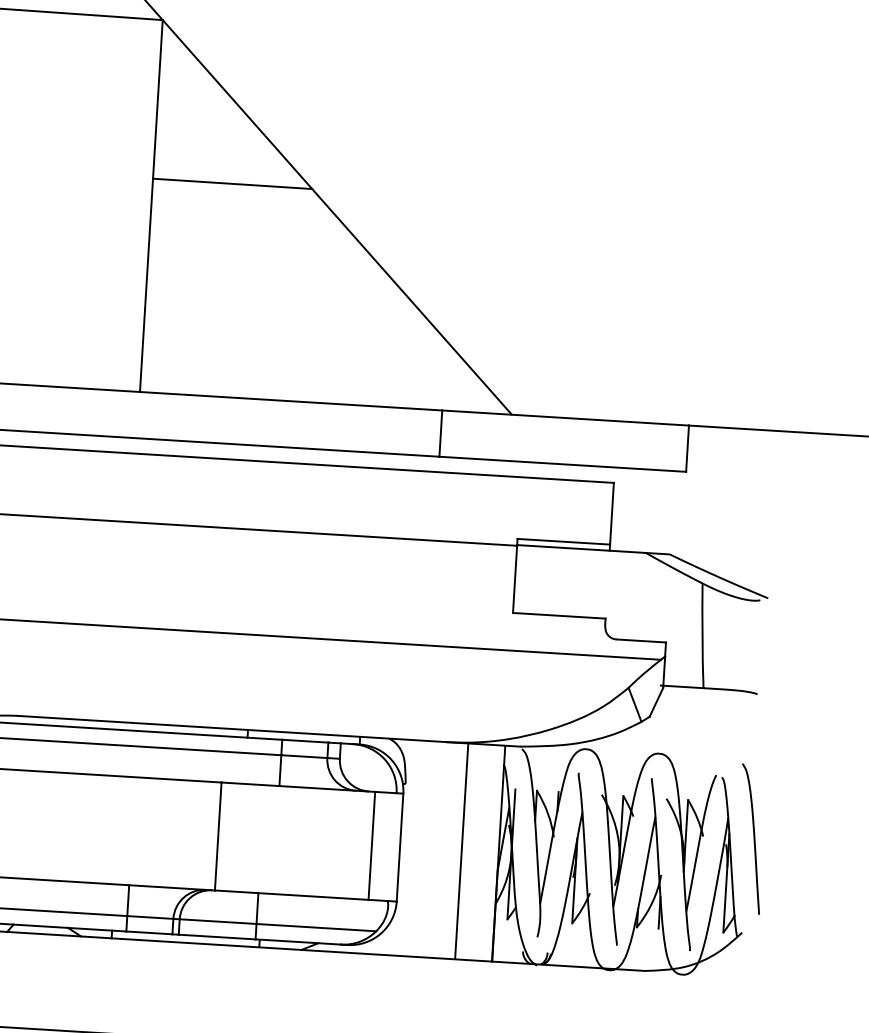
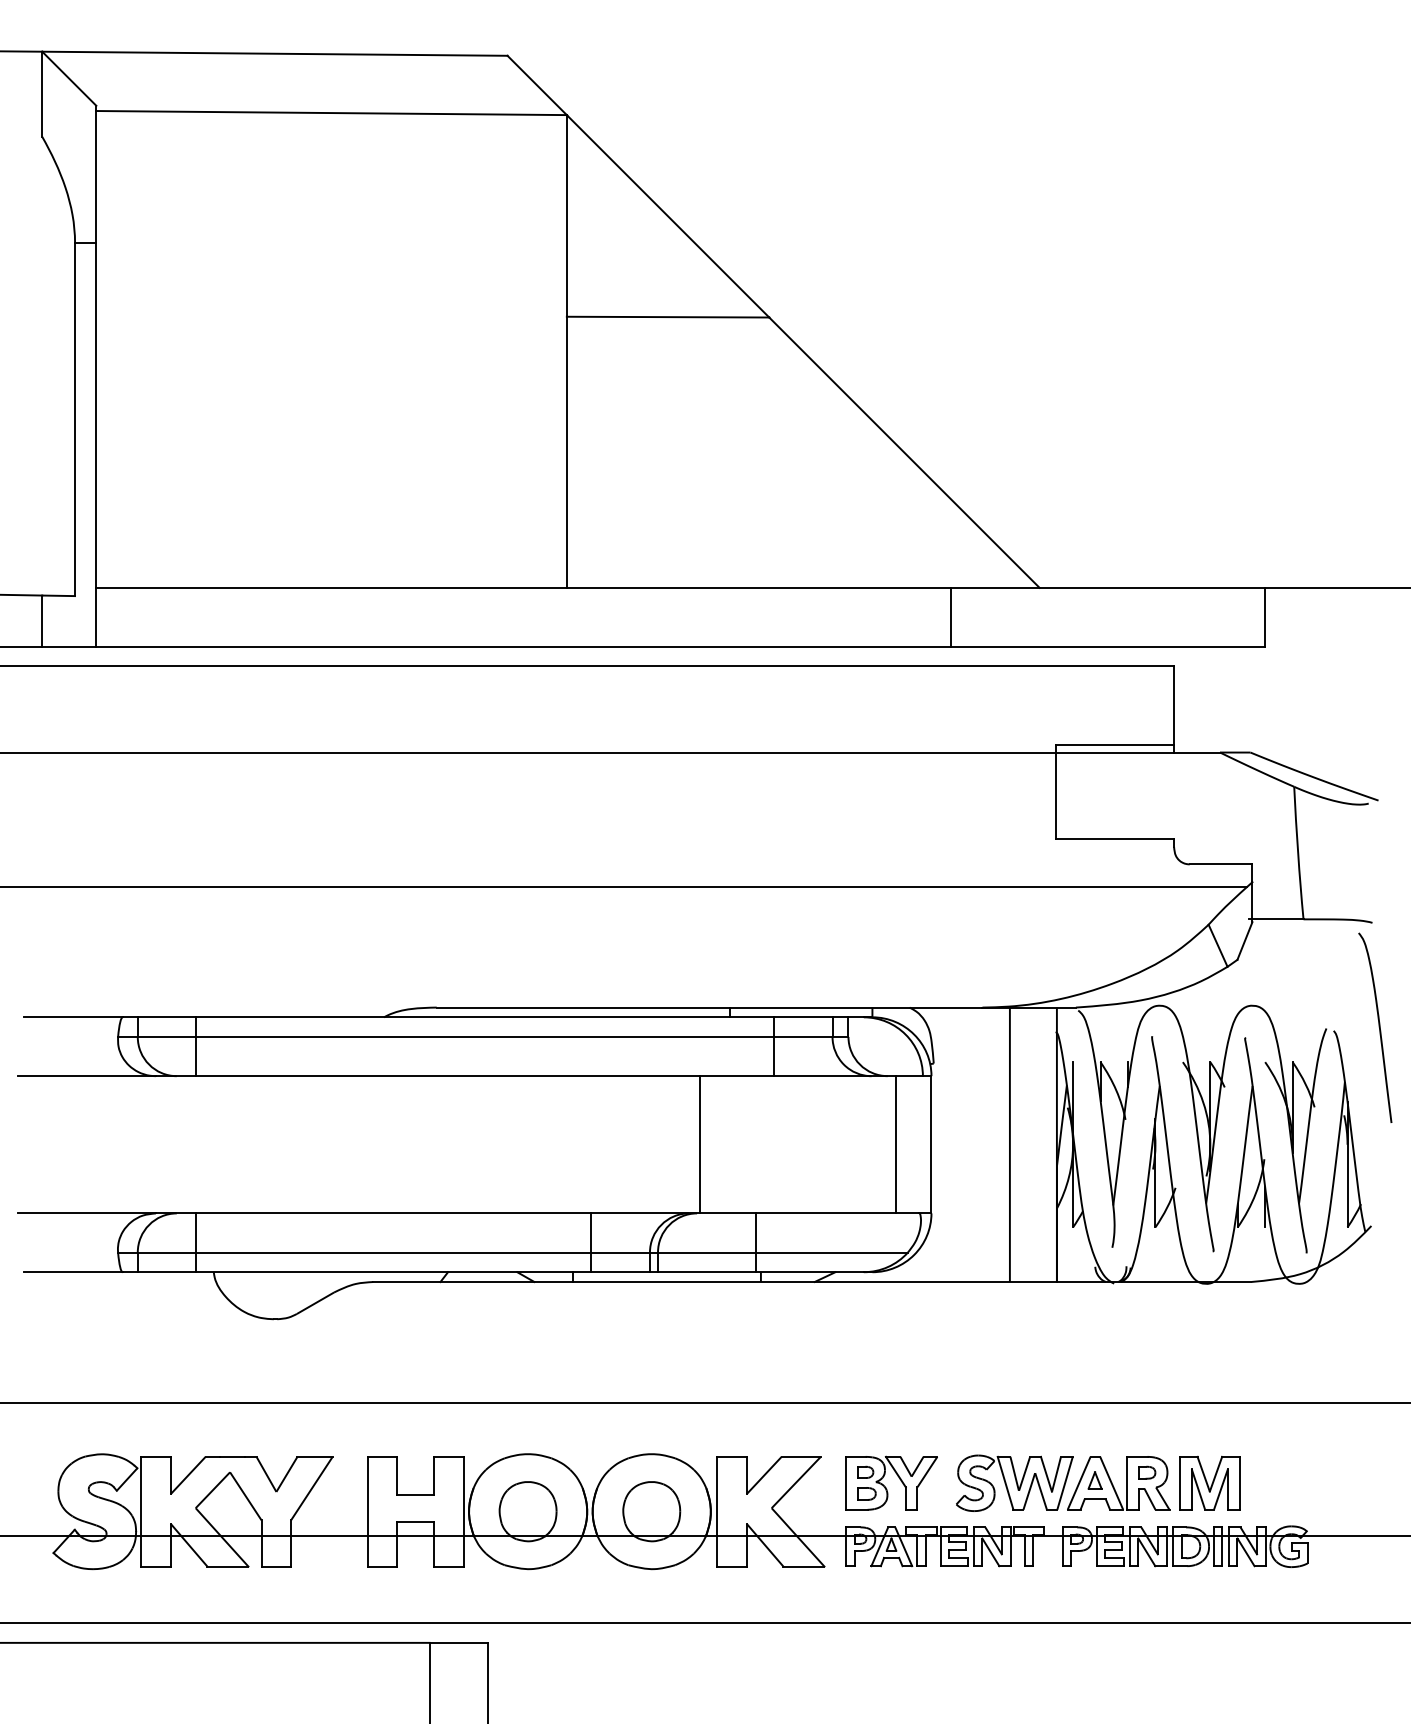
curve: (753, 839) -> (1378, 1027), moved

